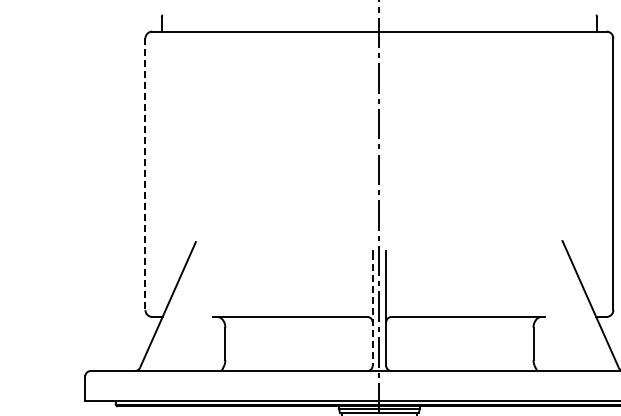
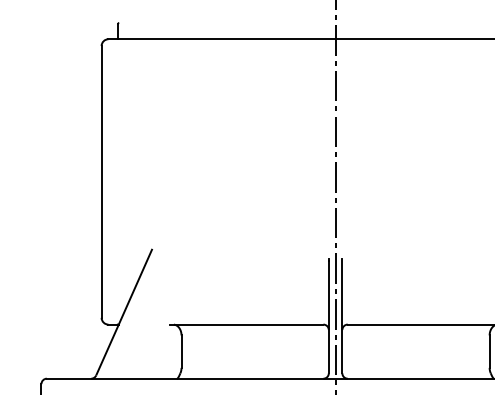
line: (145, 174) -> (101, 182), dashed -> solid
line: (372, 309) -> (328, 317), dashed -> solid

